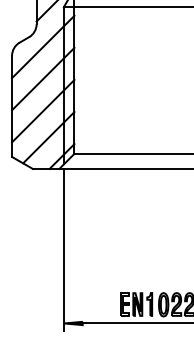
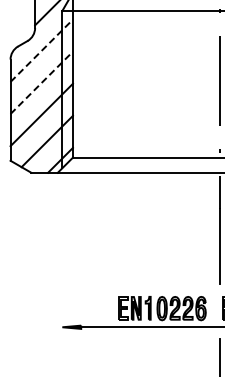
line: (44, 46) -> (42, 50), solid -> dashed
line: (44, 78) -> (42, 82), solid -> dashed
line: (64, 249) -> (62, 253), removed

